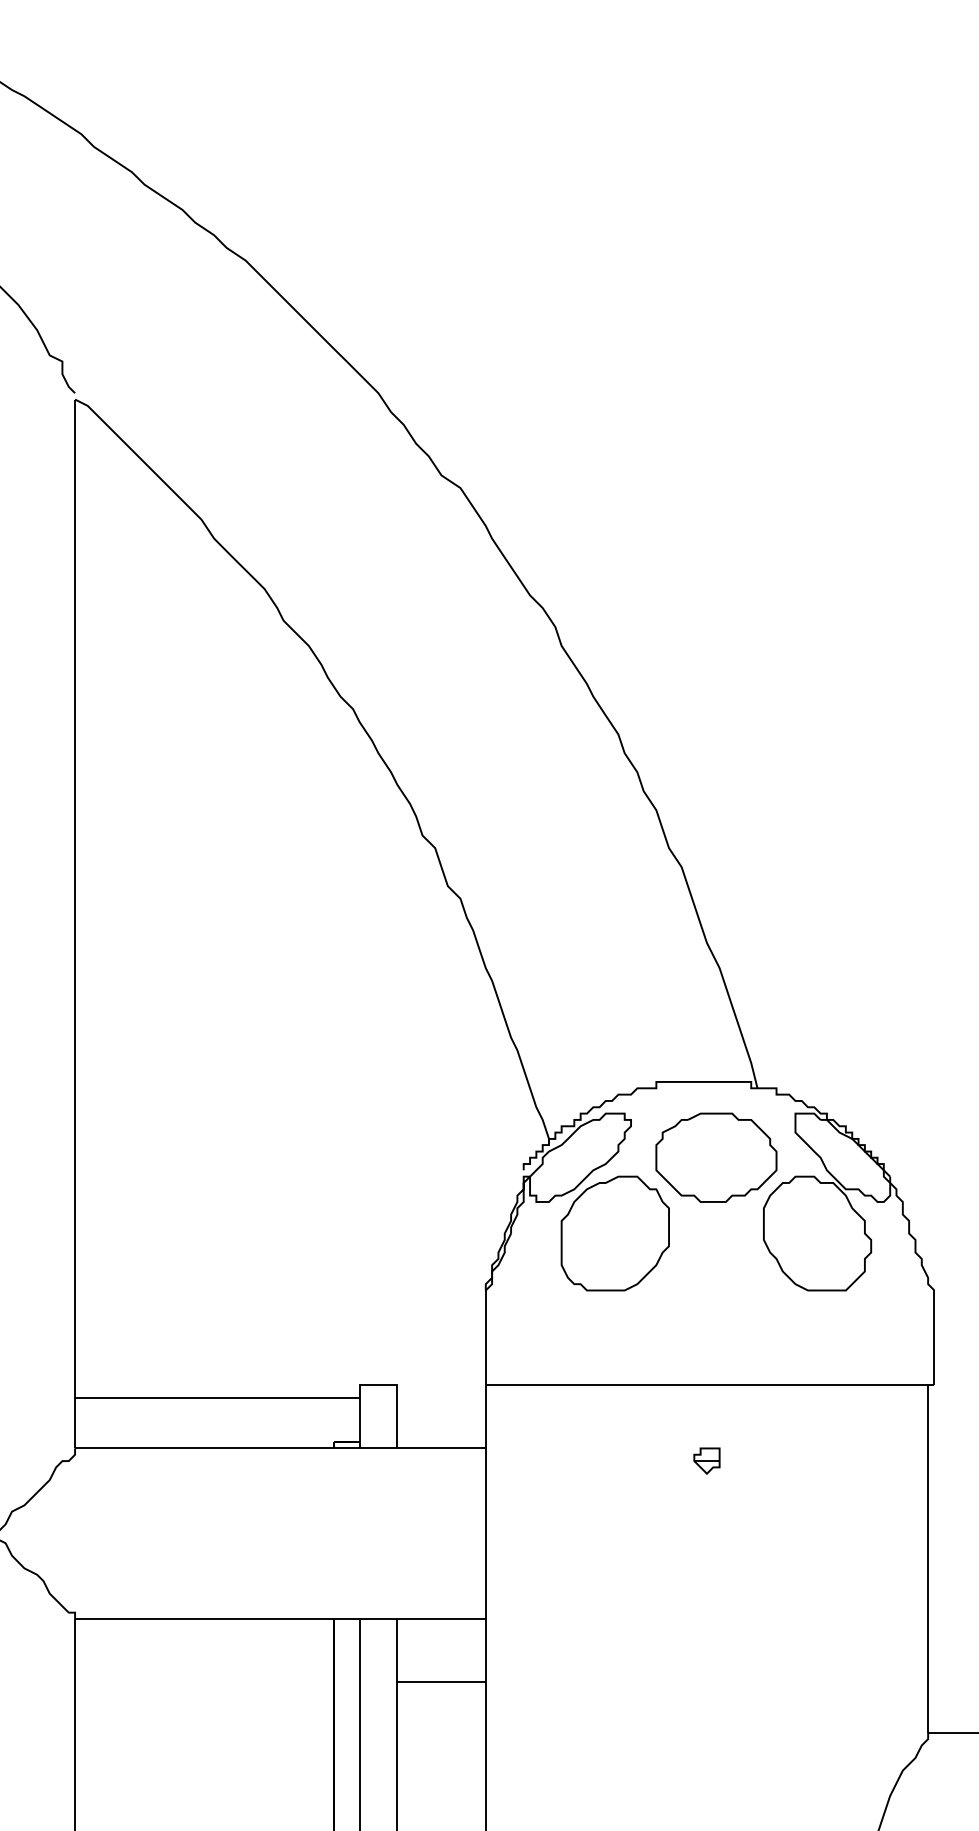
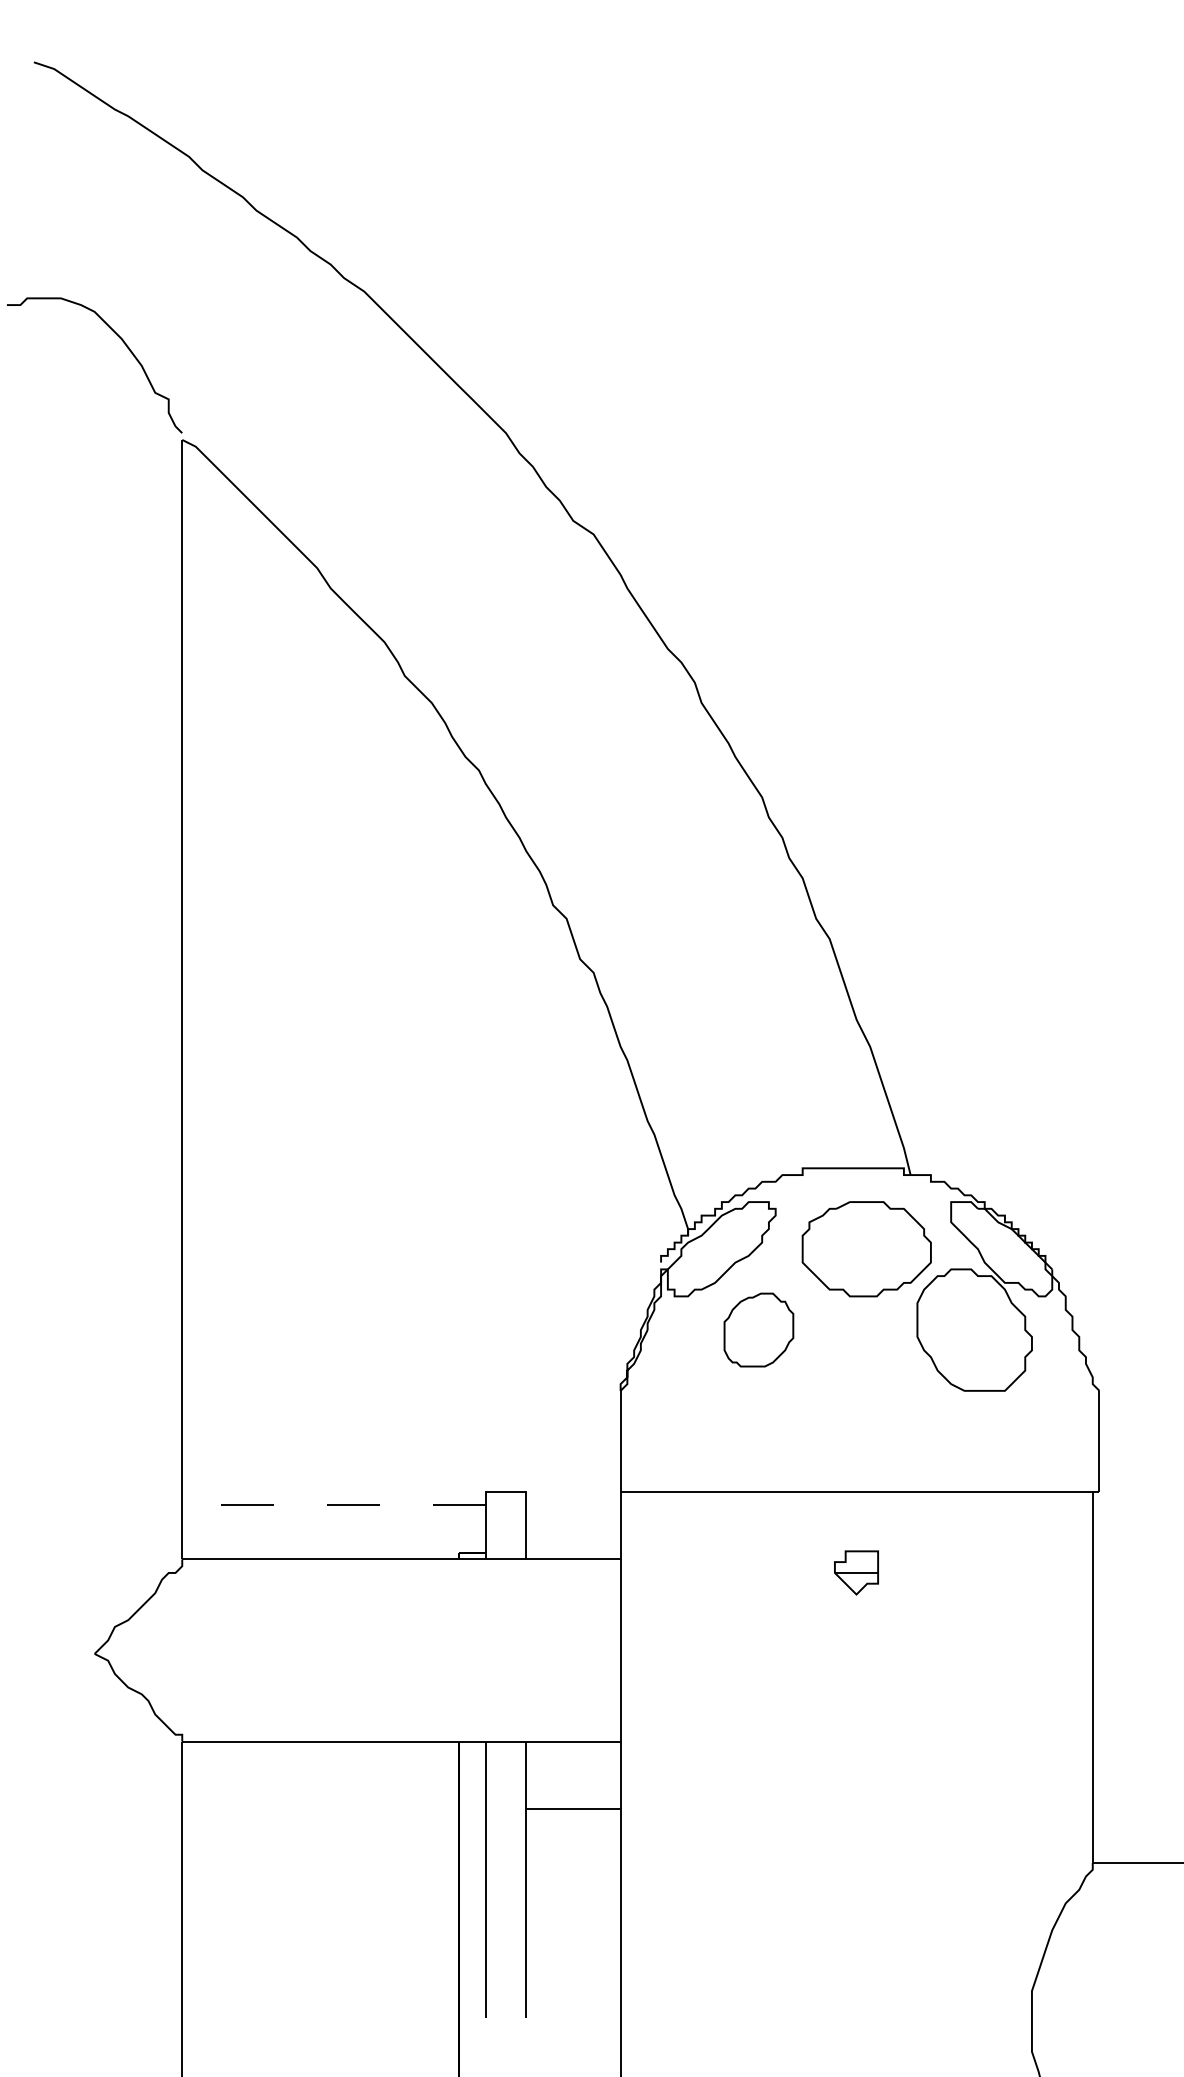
part: (614, 1232) -> (758, 1329), size x0.6
line: (217, 1397) -> (334, 1505), solid -> dashed
part: (706, 1460) -> (856, 1572), size x1.6

